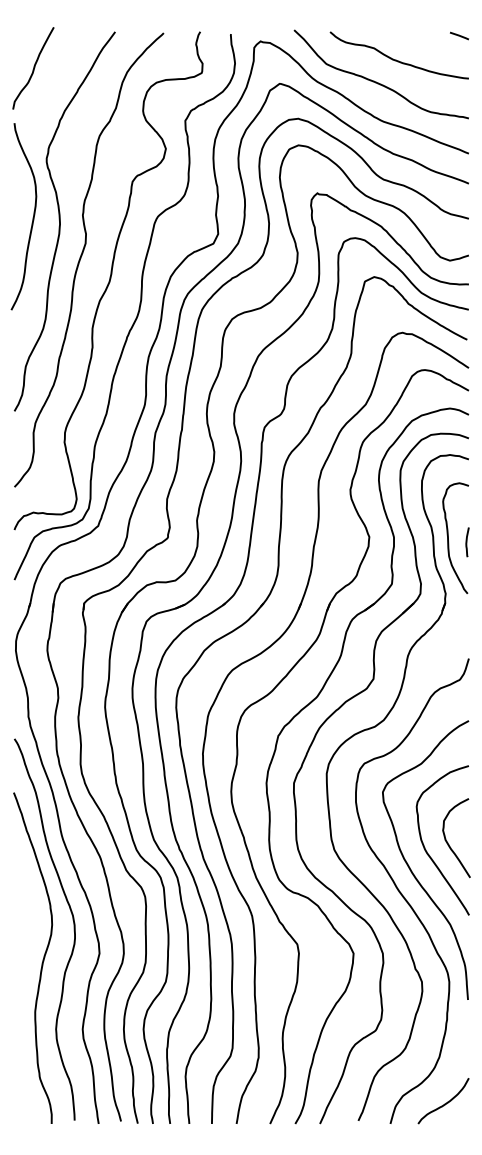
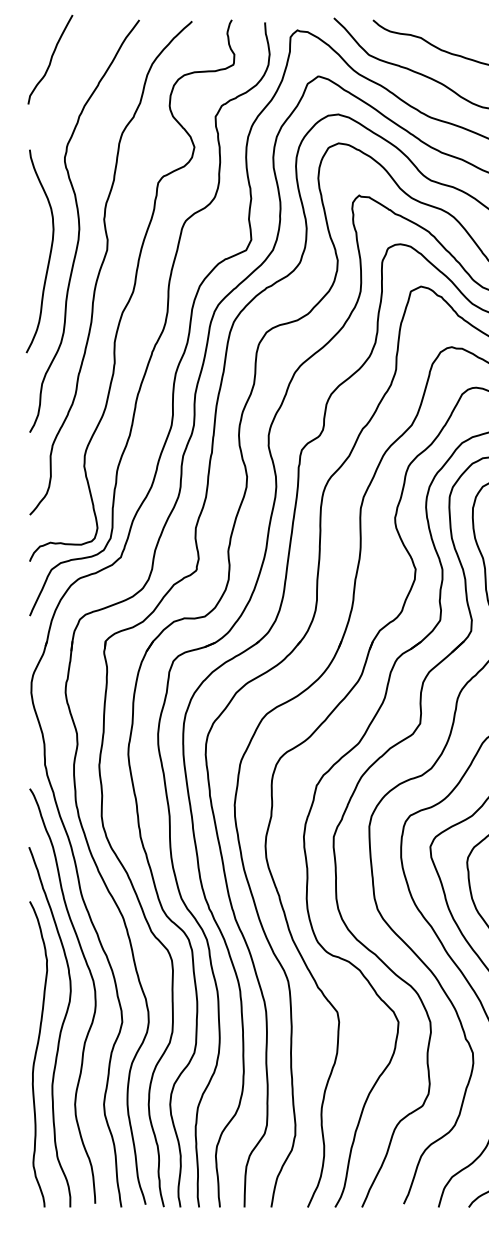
curve: (32, 217) -> (49, 252), moved
curve: (21, 981) -> (37, 1052), added

